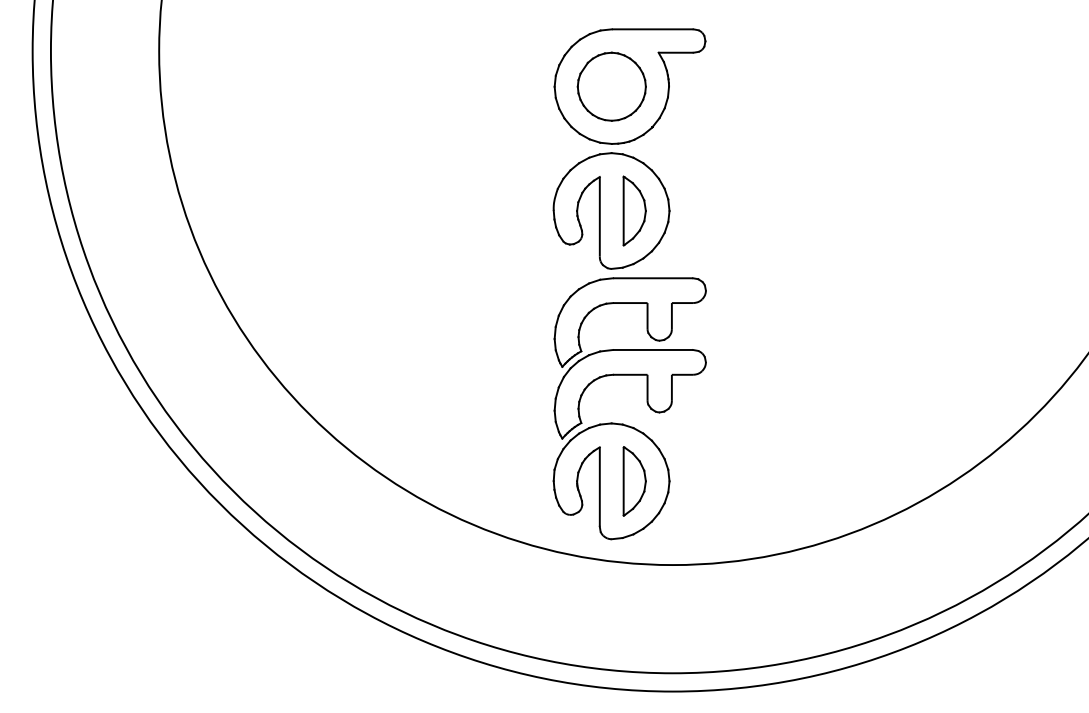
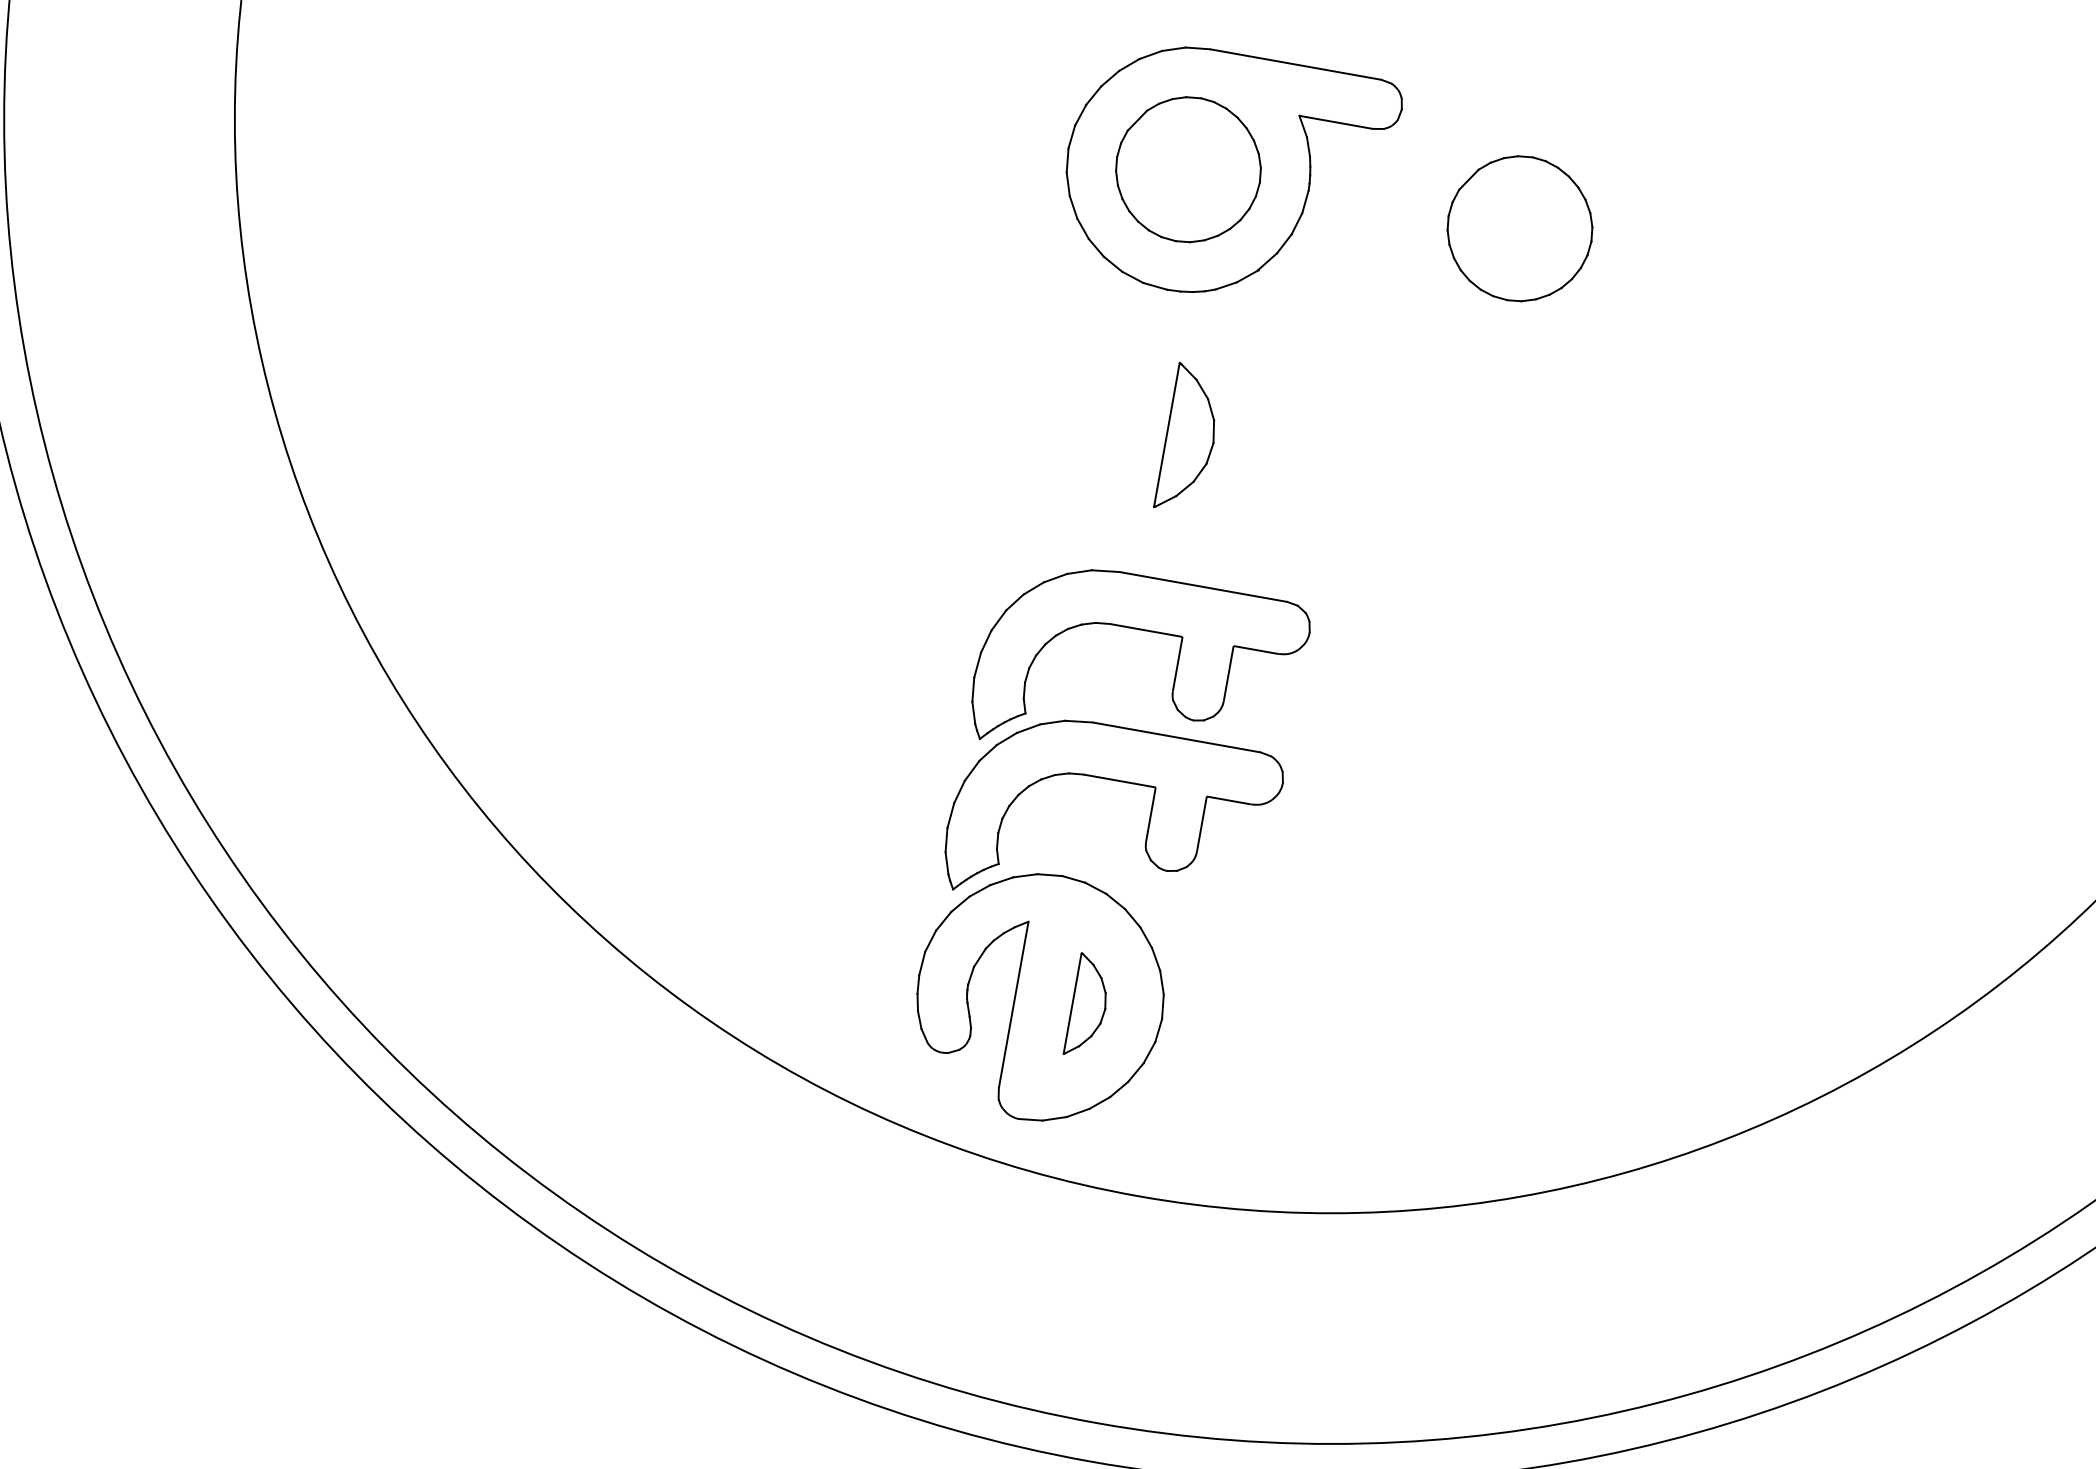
part: (769, 86) -> (1519, 228), added
part: (611, 210) -> (1141, 429), removed
part: (634, 481) -> (1088, 1006), size x0.7

